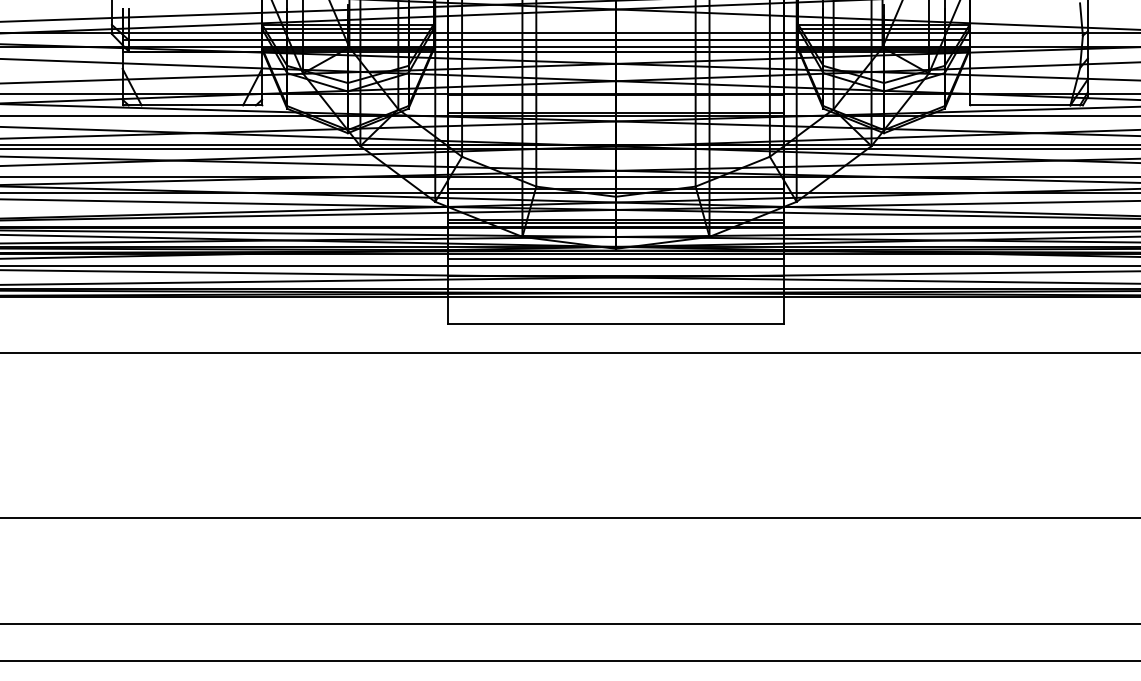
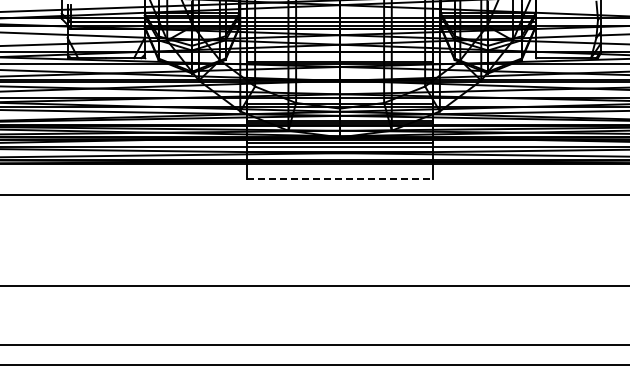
line: (614, 323) -> (339, 178), solid -> dashed

